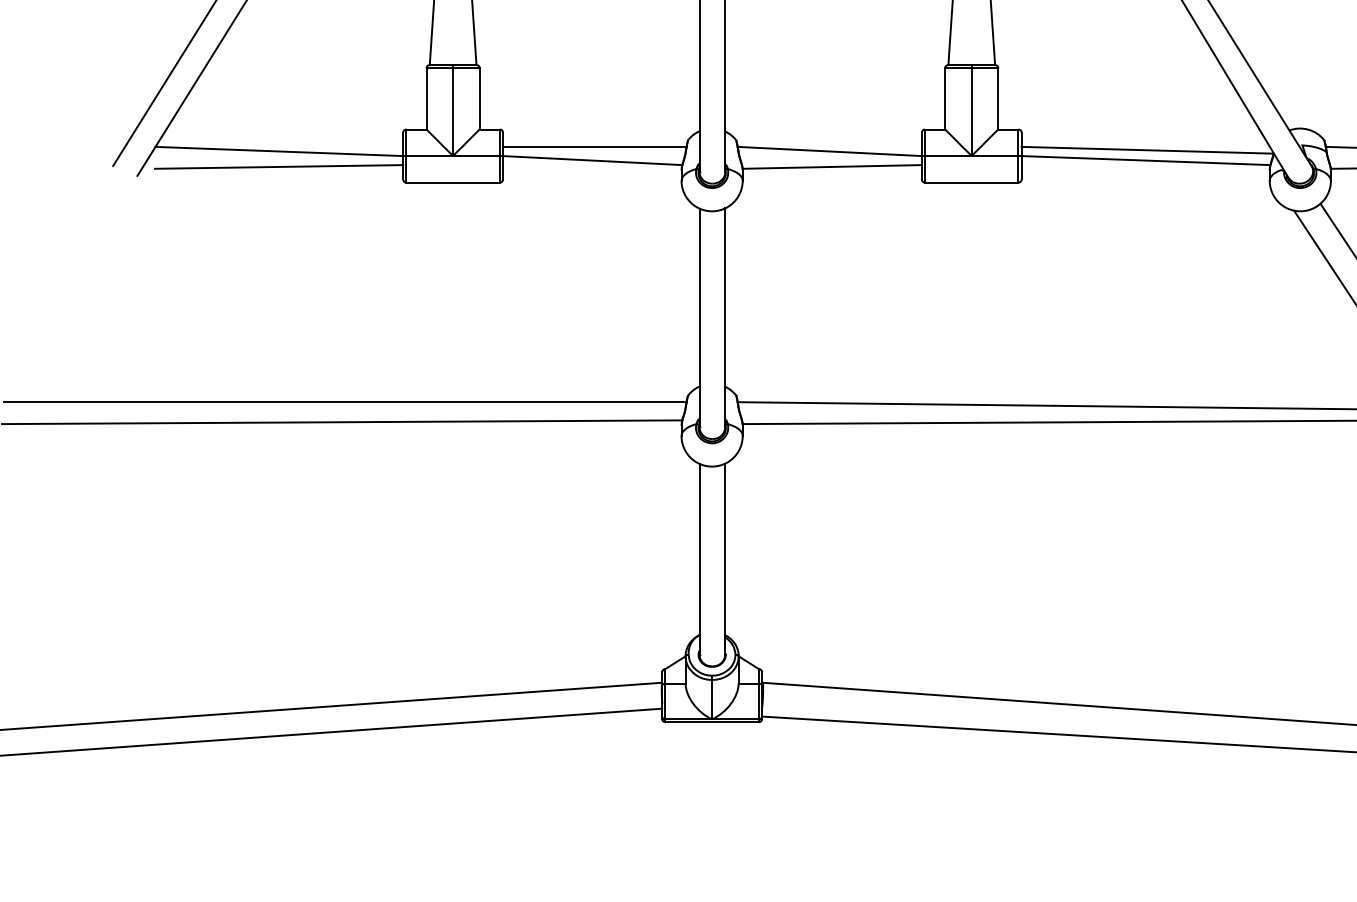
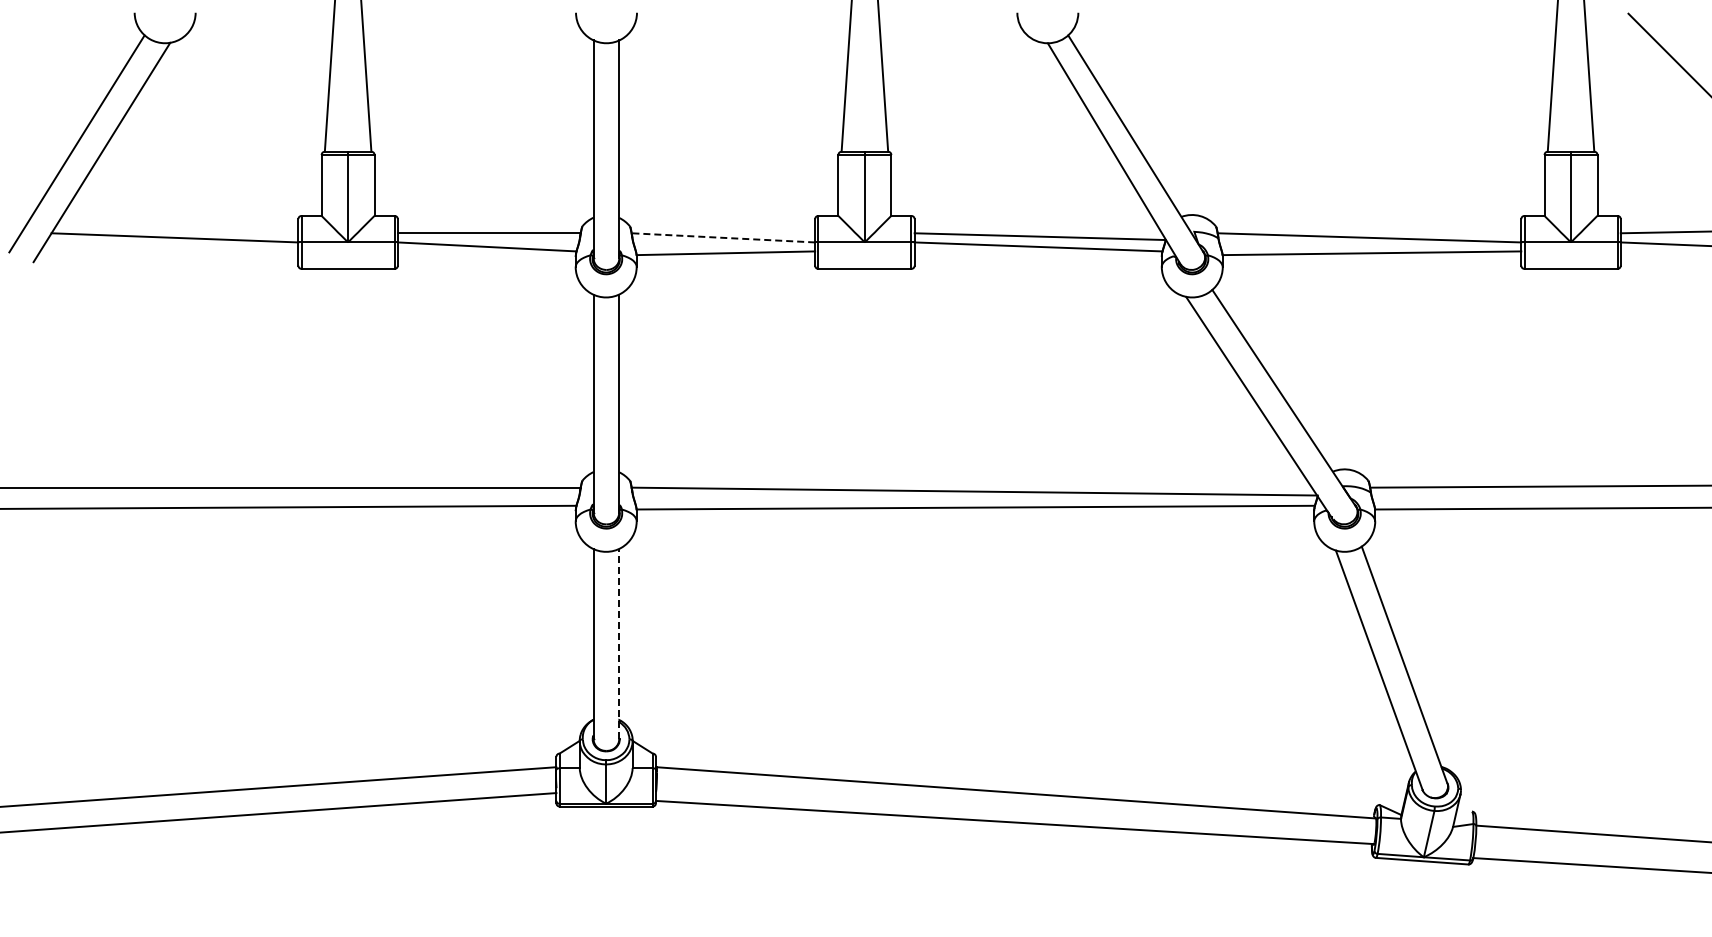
line: (829, 151) -> (723, 237), solid -> dashed
line: (278, 167) -> (174, 253), removed
line: (725, 558) -> (619, 643), solid -> dashed

